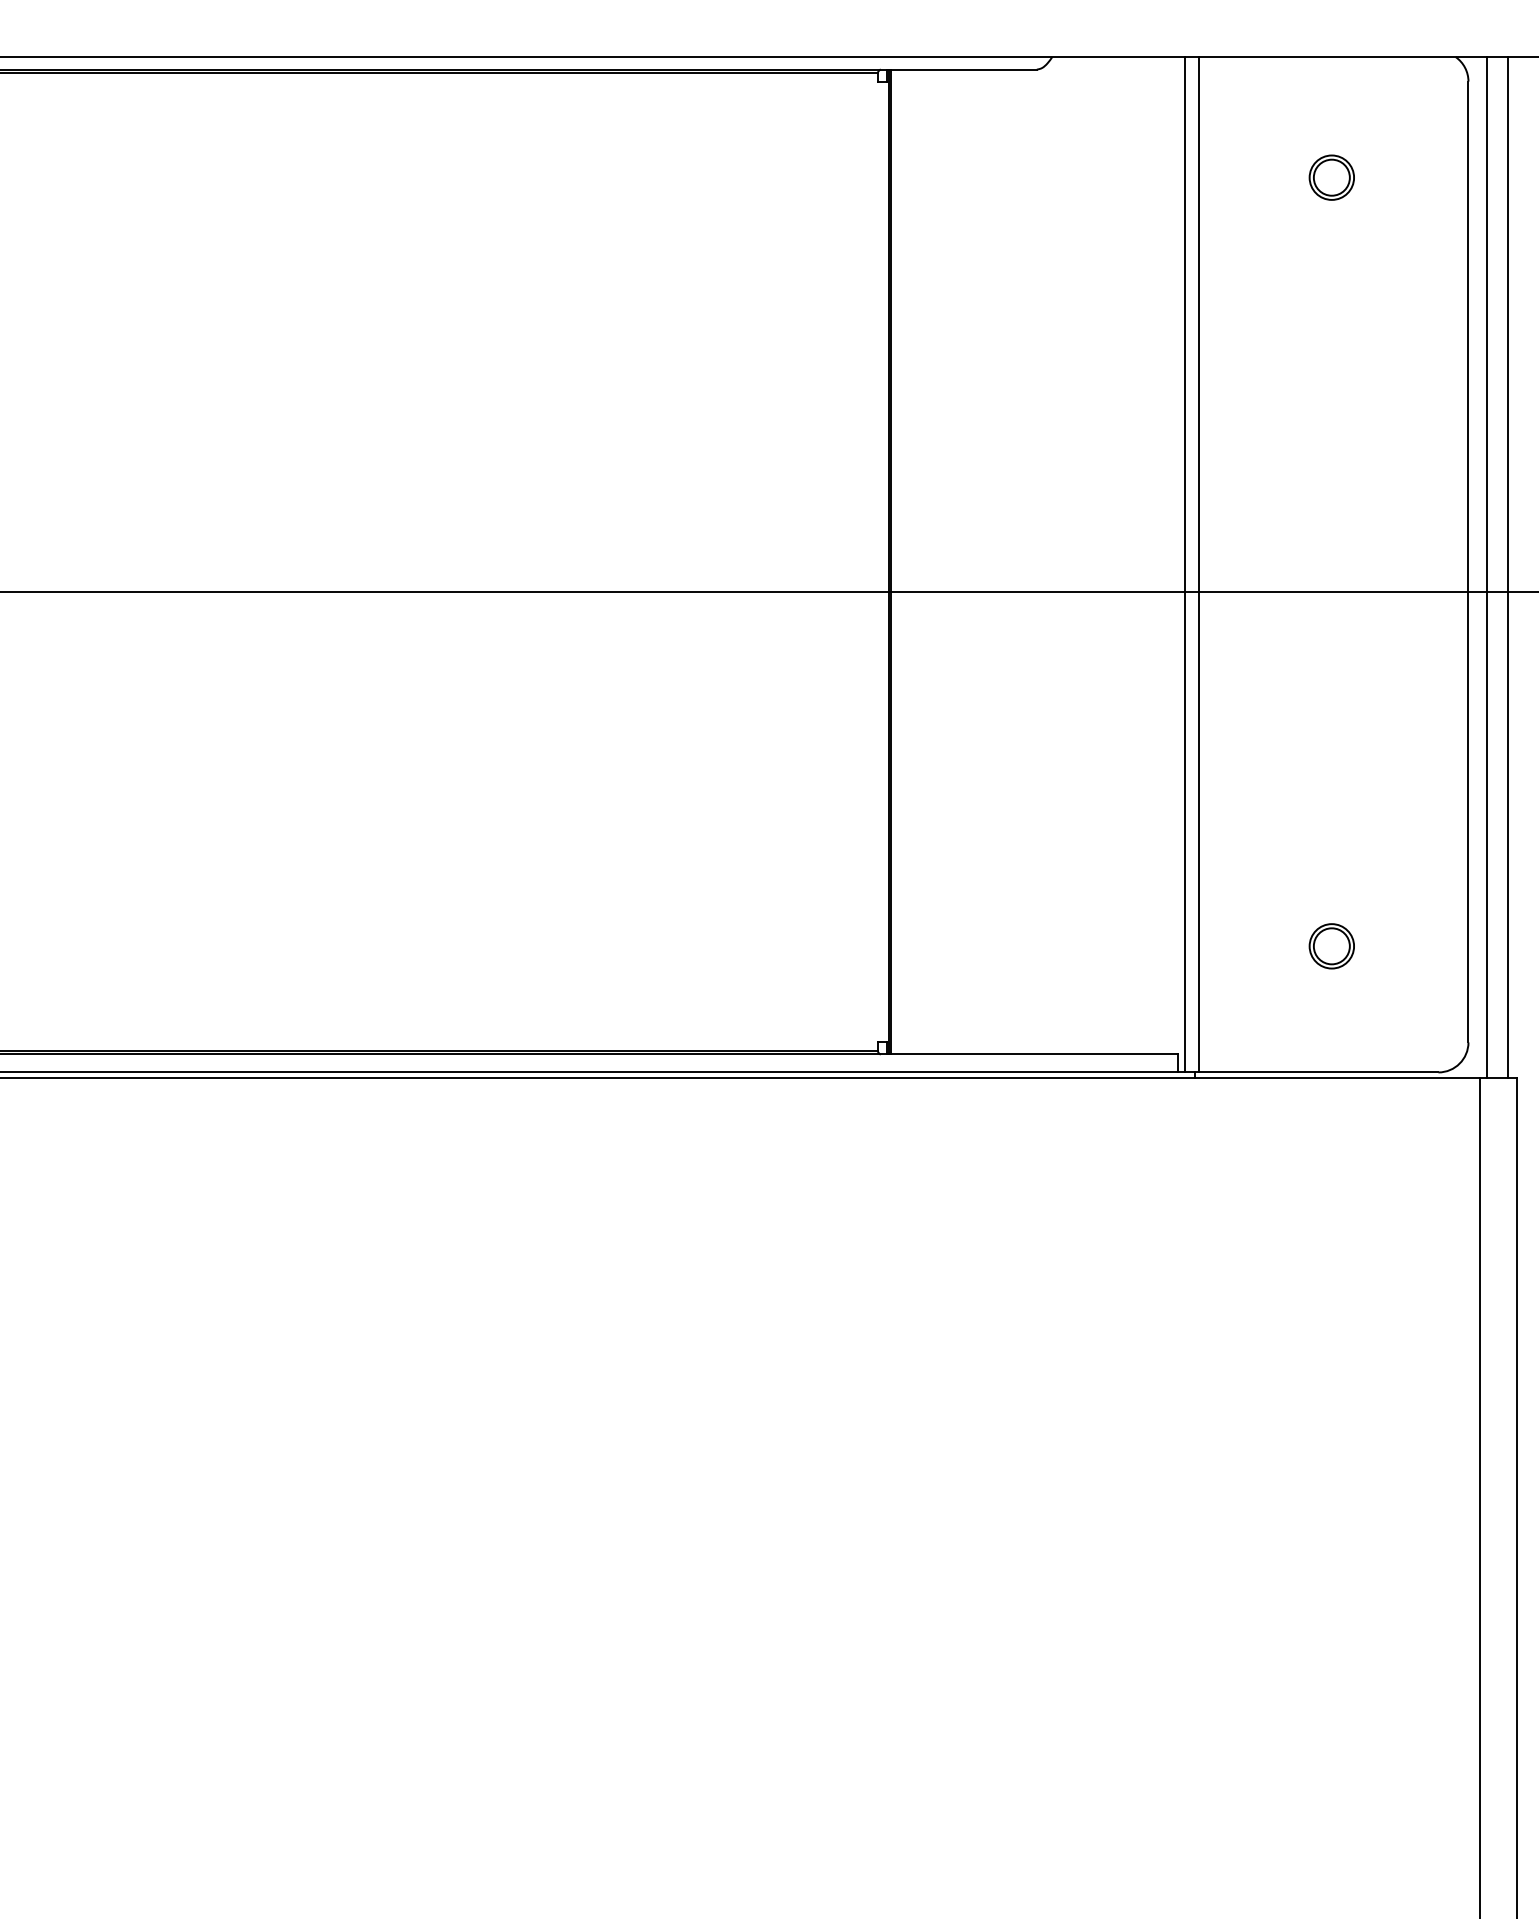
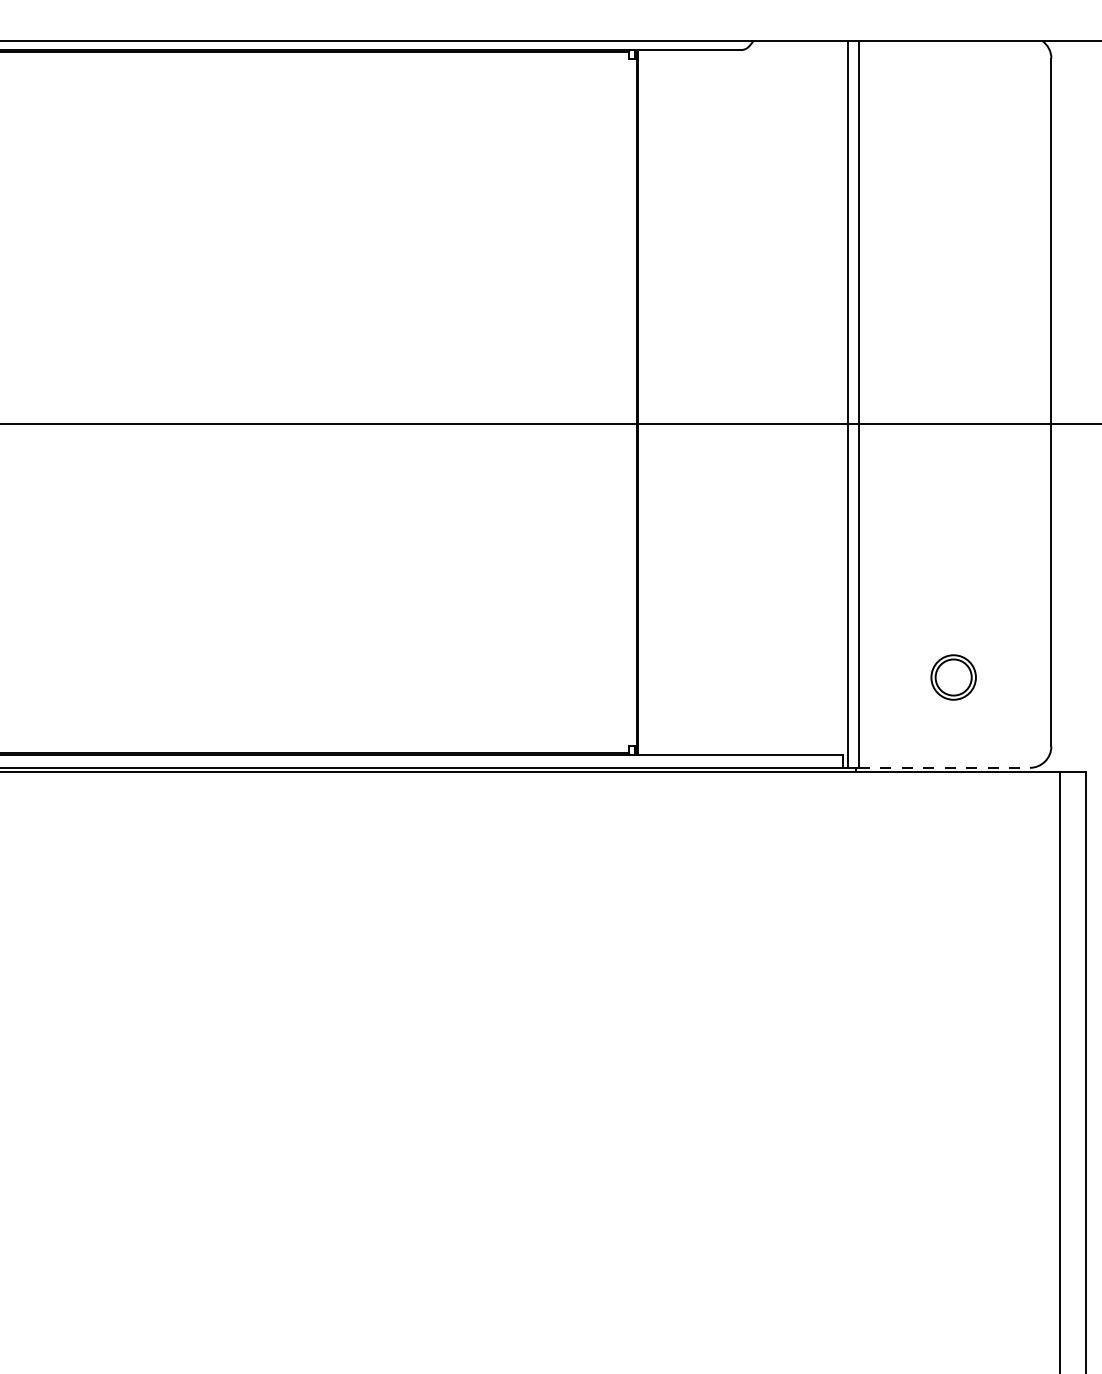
part: (1331, 177) -> (953, 127), removed
line: (1486, 567) -> (1064, 406), removed
line: (1507, 567) -> (1079, 406), removed
part: (1331, 946) -> (953, 677), size x1.4
line: (1319, 1072) -> (944, 767), solid -> dashed

